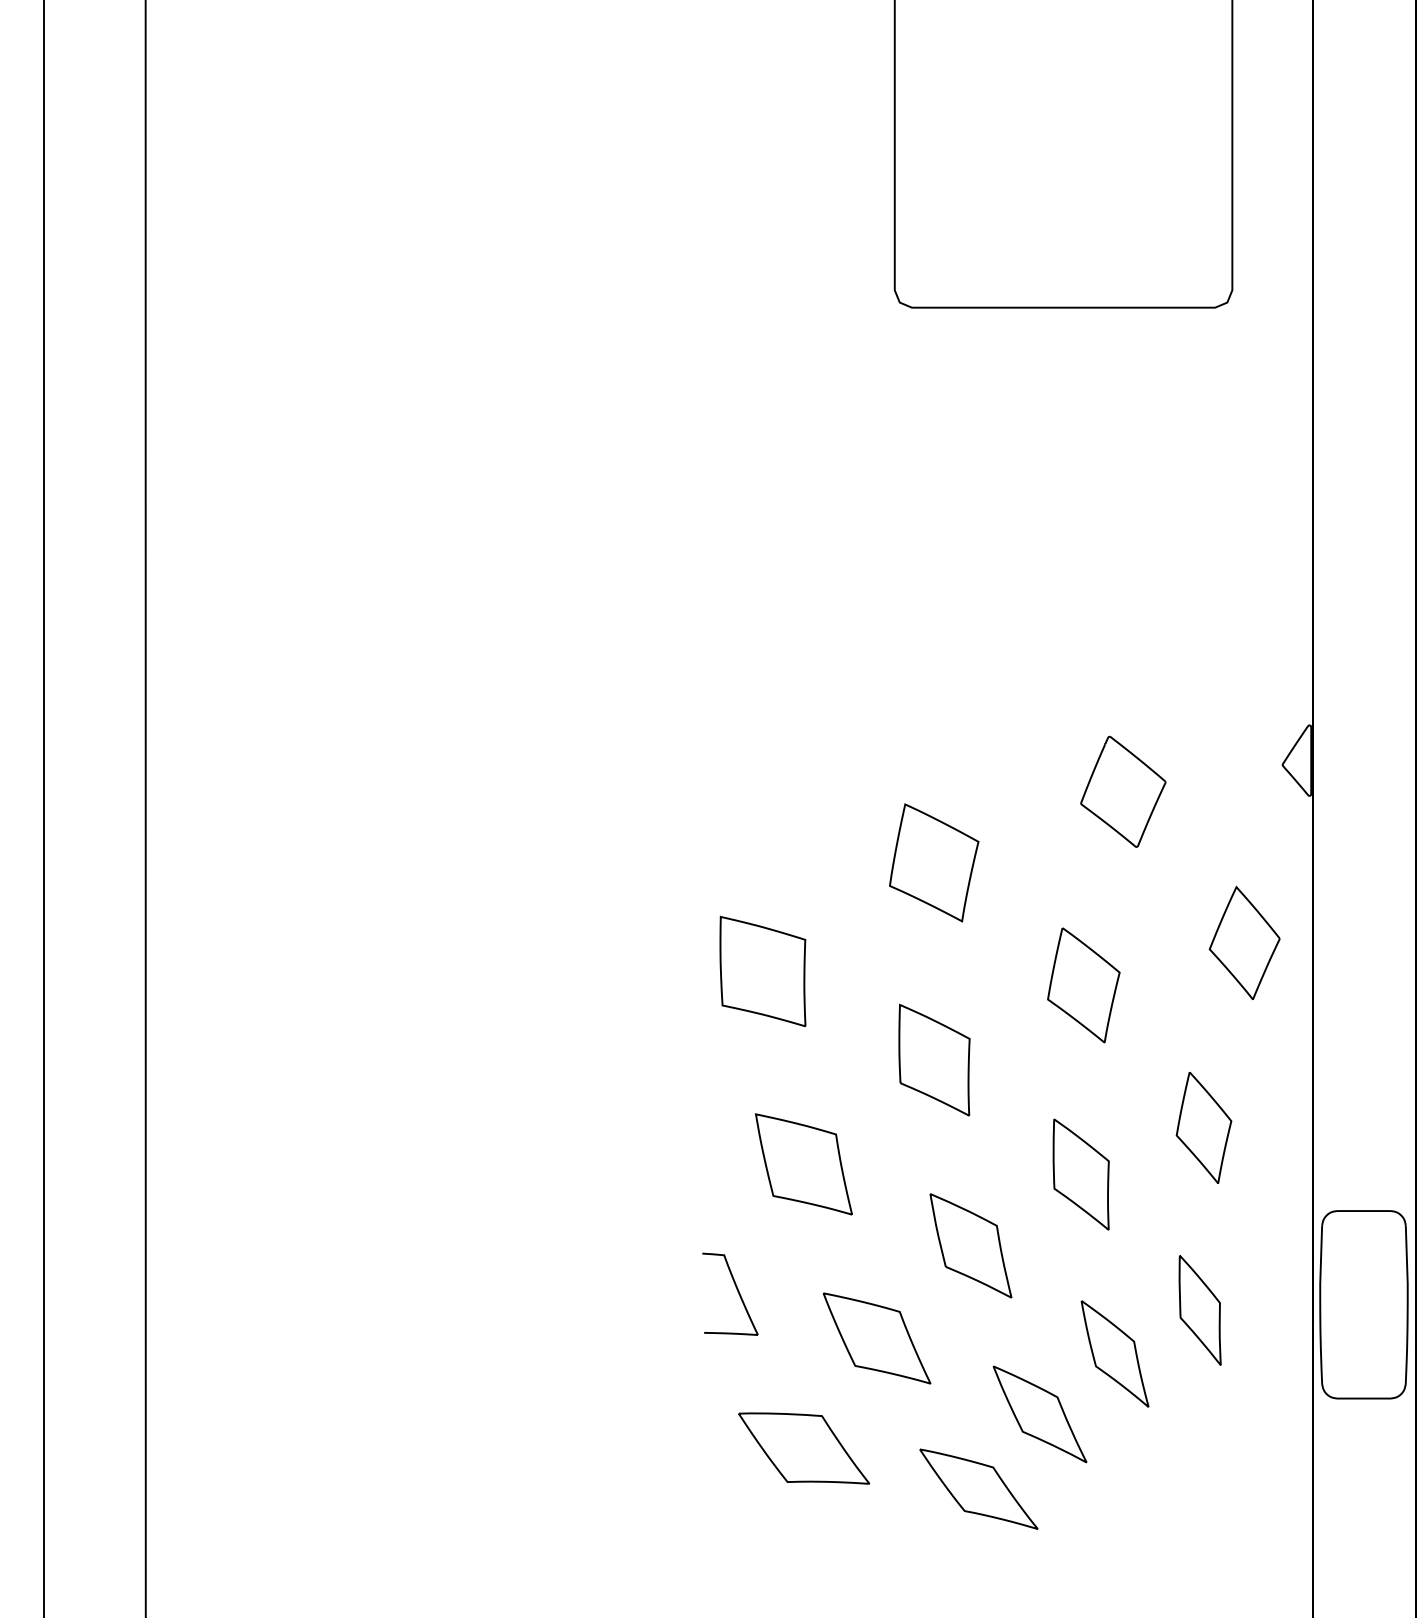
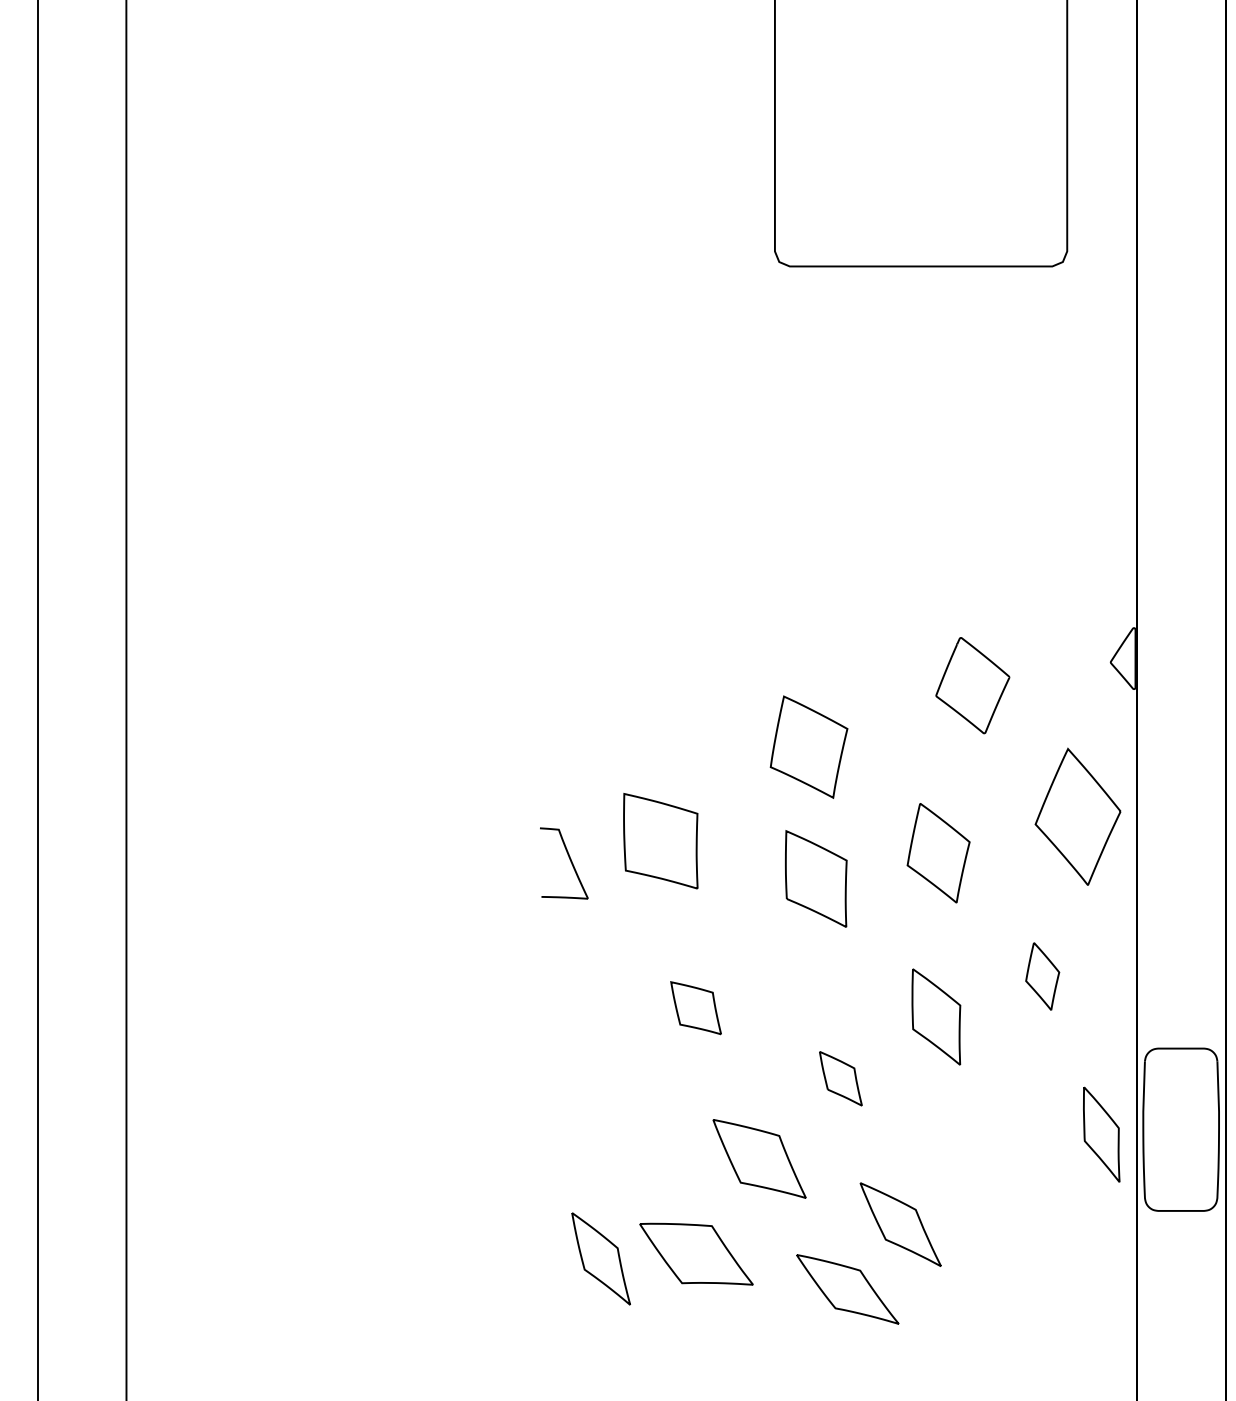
part: (1244, 942) -> (1077, 816), size x1.4
part: (934, 1059) -> (816, 878), moved
part: (1203, 1127) -> (1042, 976), size x0.7
part: (803, 1164) -> (695, 1008), size x0.6
part: (970, 1245) -> (840, 1078), size x0.6
part: (737, 1292) -> (570, 861), moved
part: (1199, 1310) -> (1101, 1134), moved
part: (1114, 1353) -> (600, 1258), moved

